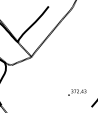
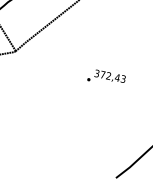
text: (77, 92) -> (107, 77), moved

